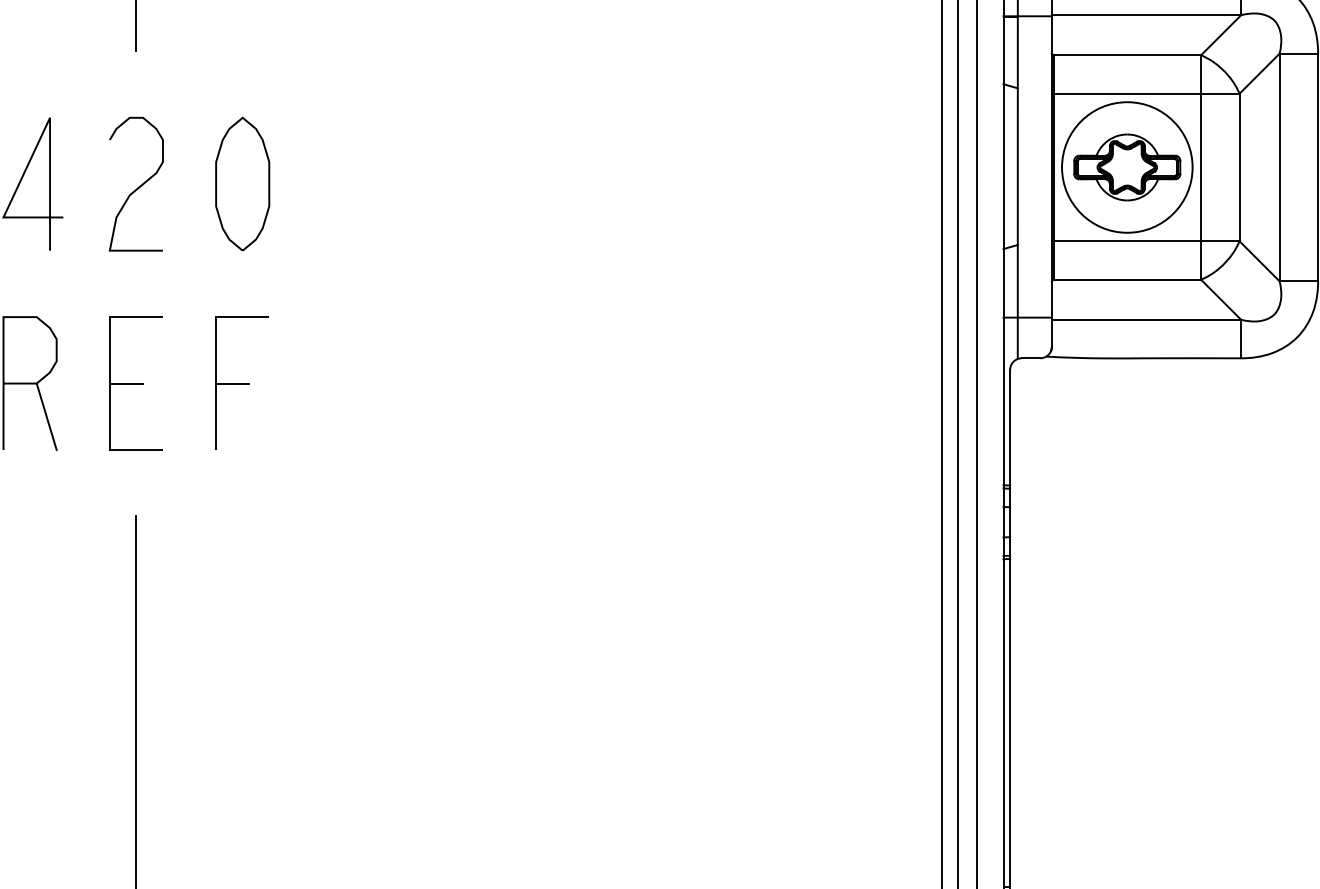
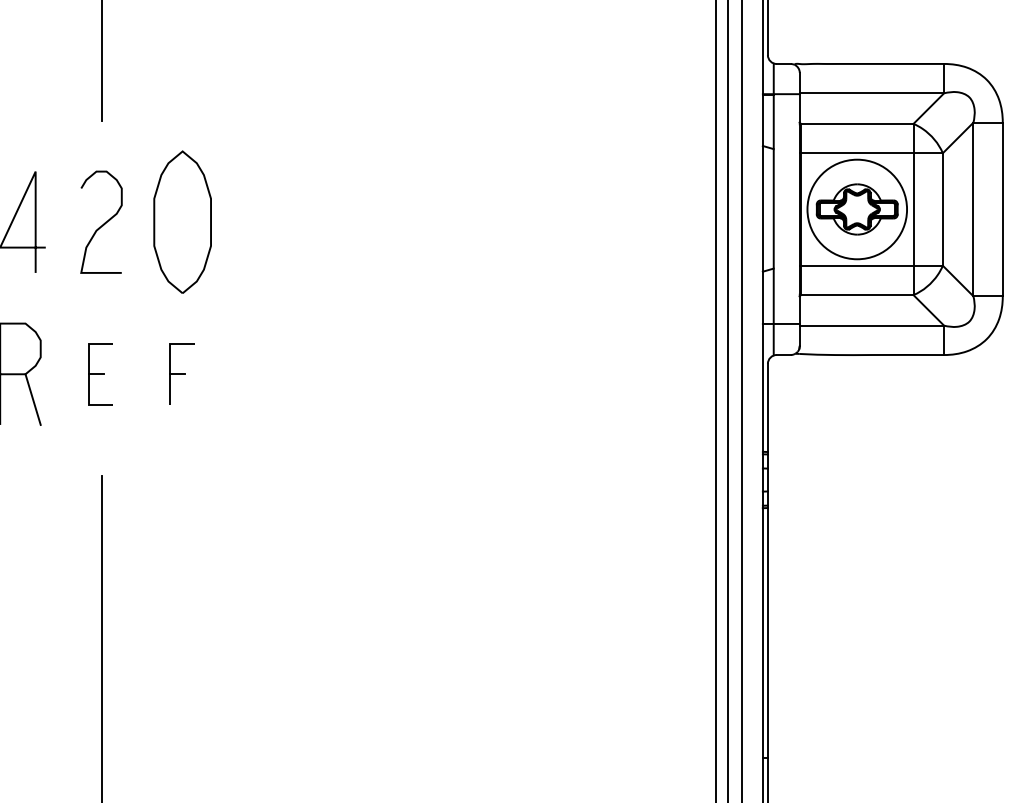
part: (242, 183) -> (182, 221), size x1.4
part: (241, 382) -> (181, 373), size x0.6
part: (135, 383) -> (100, 374), size x0.6

